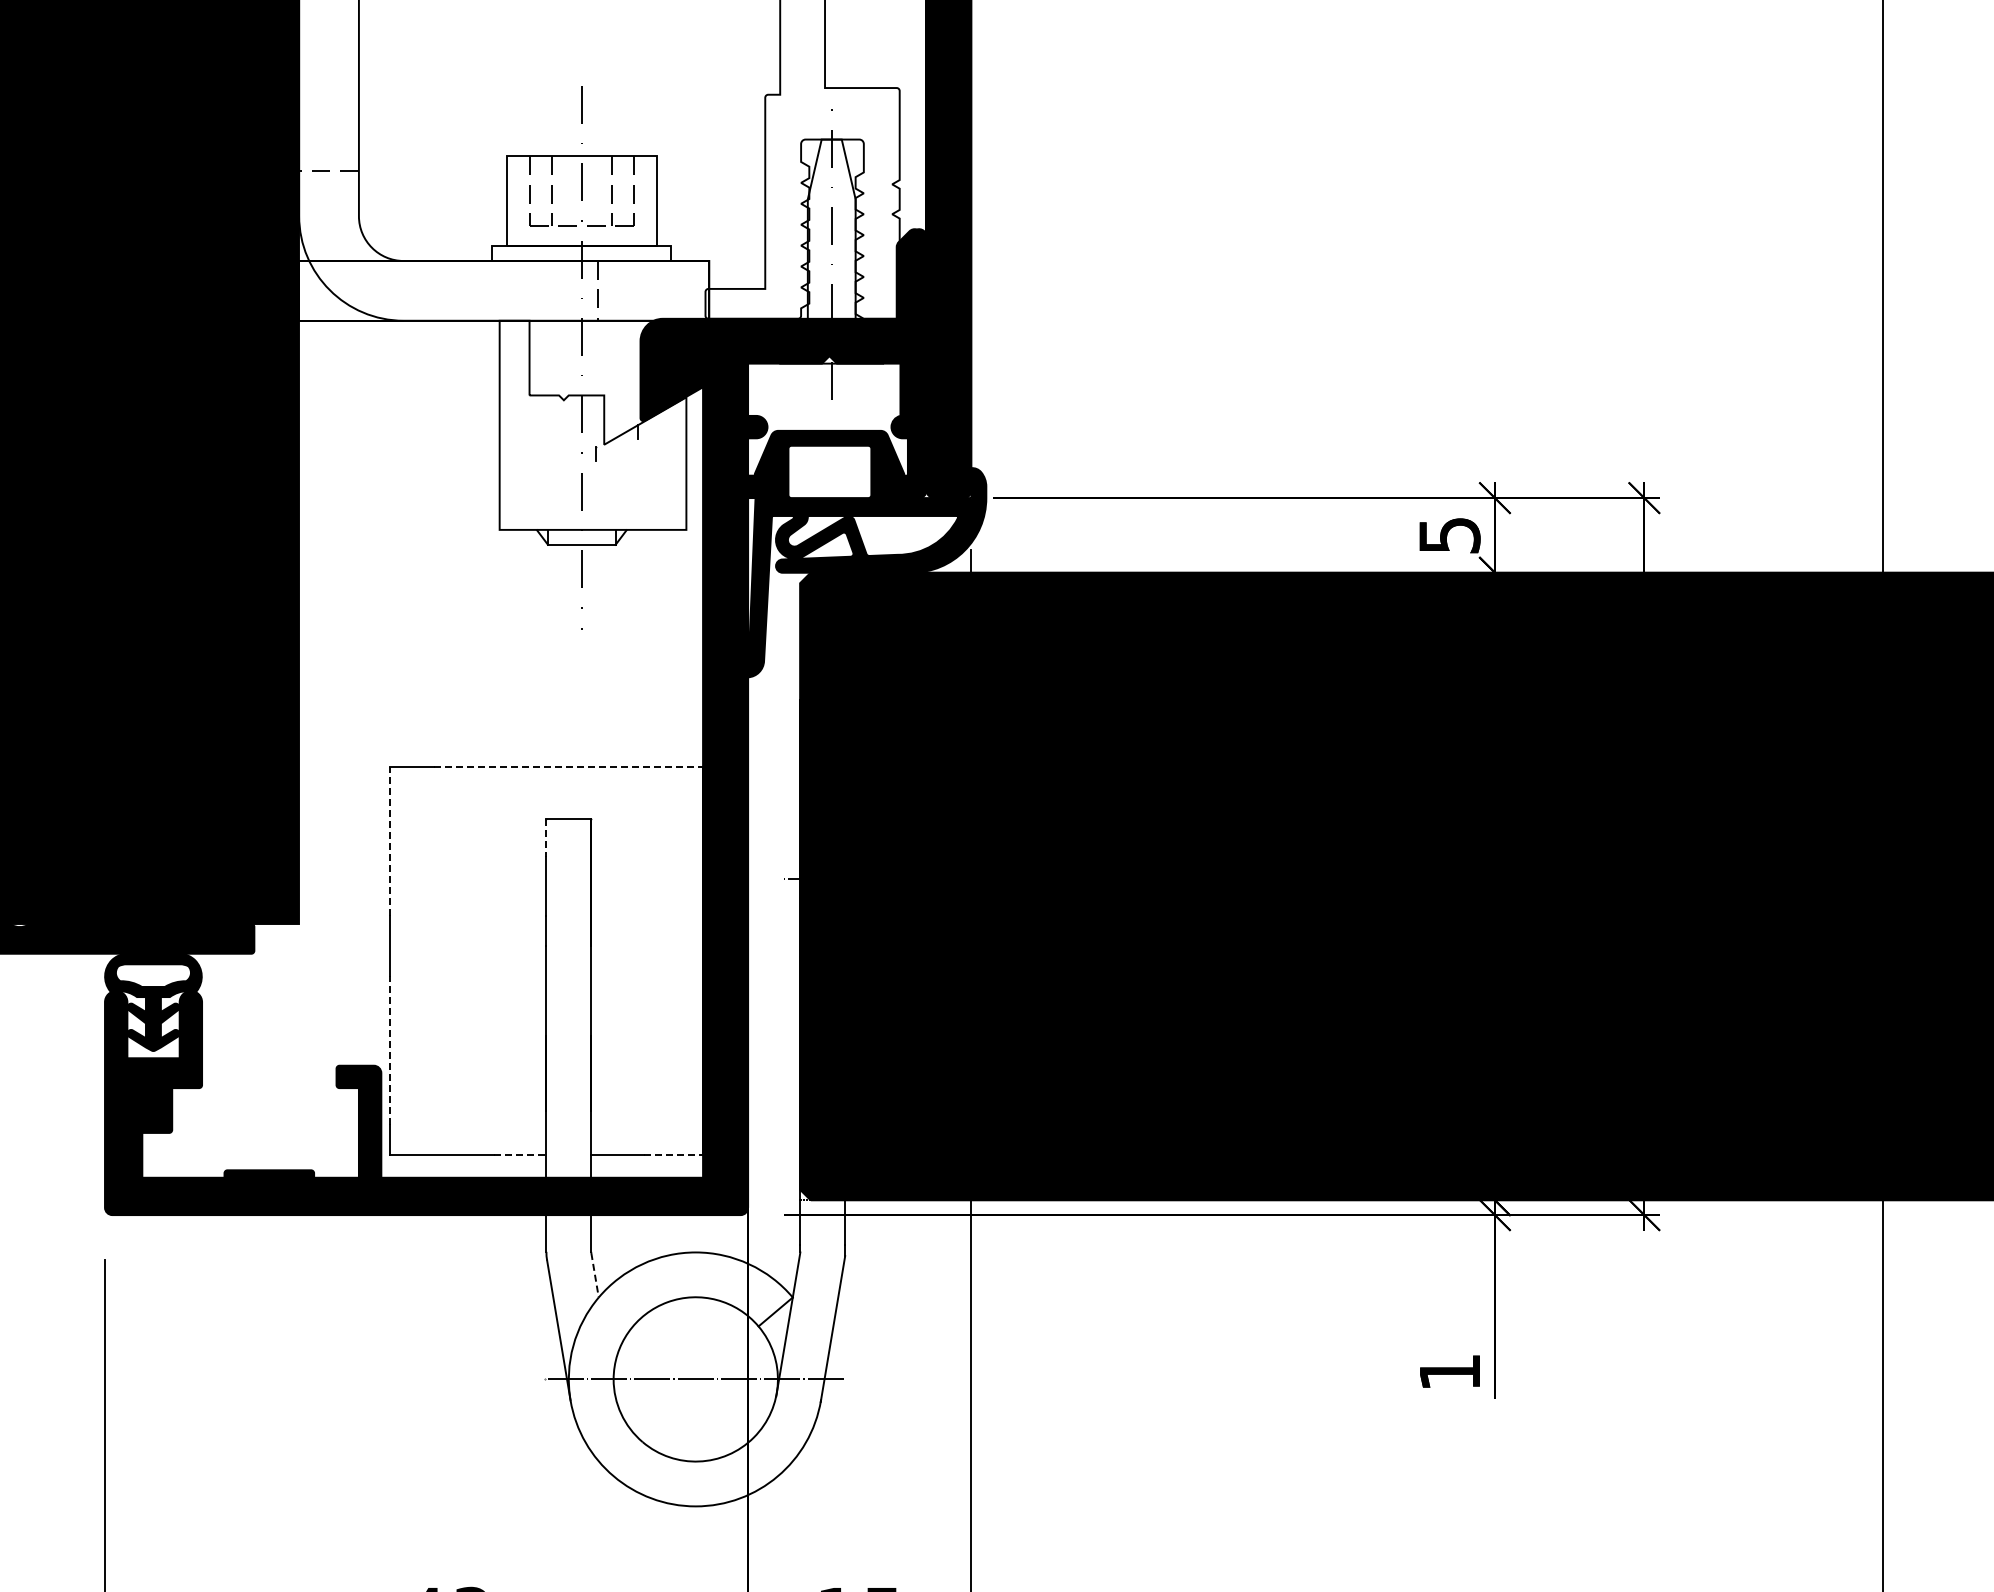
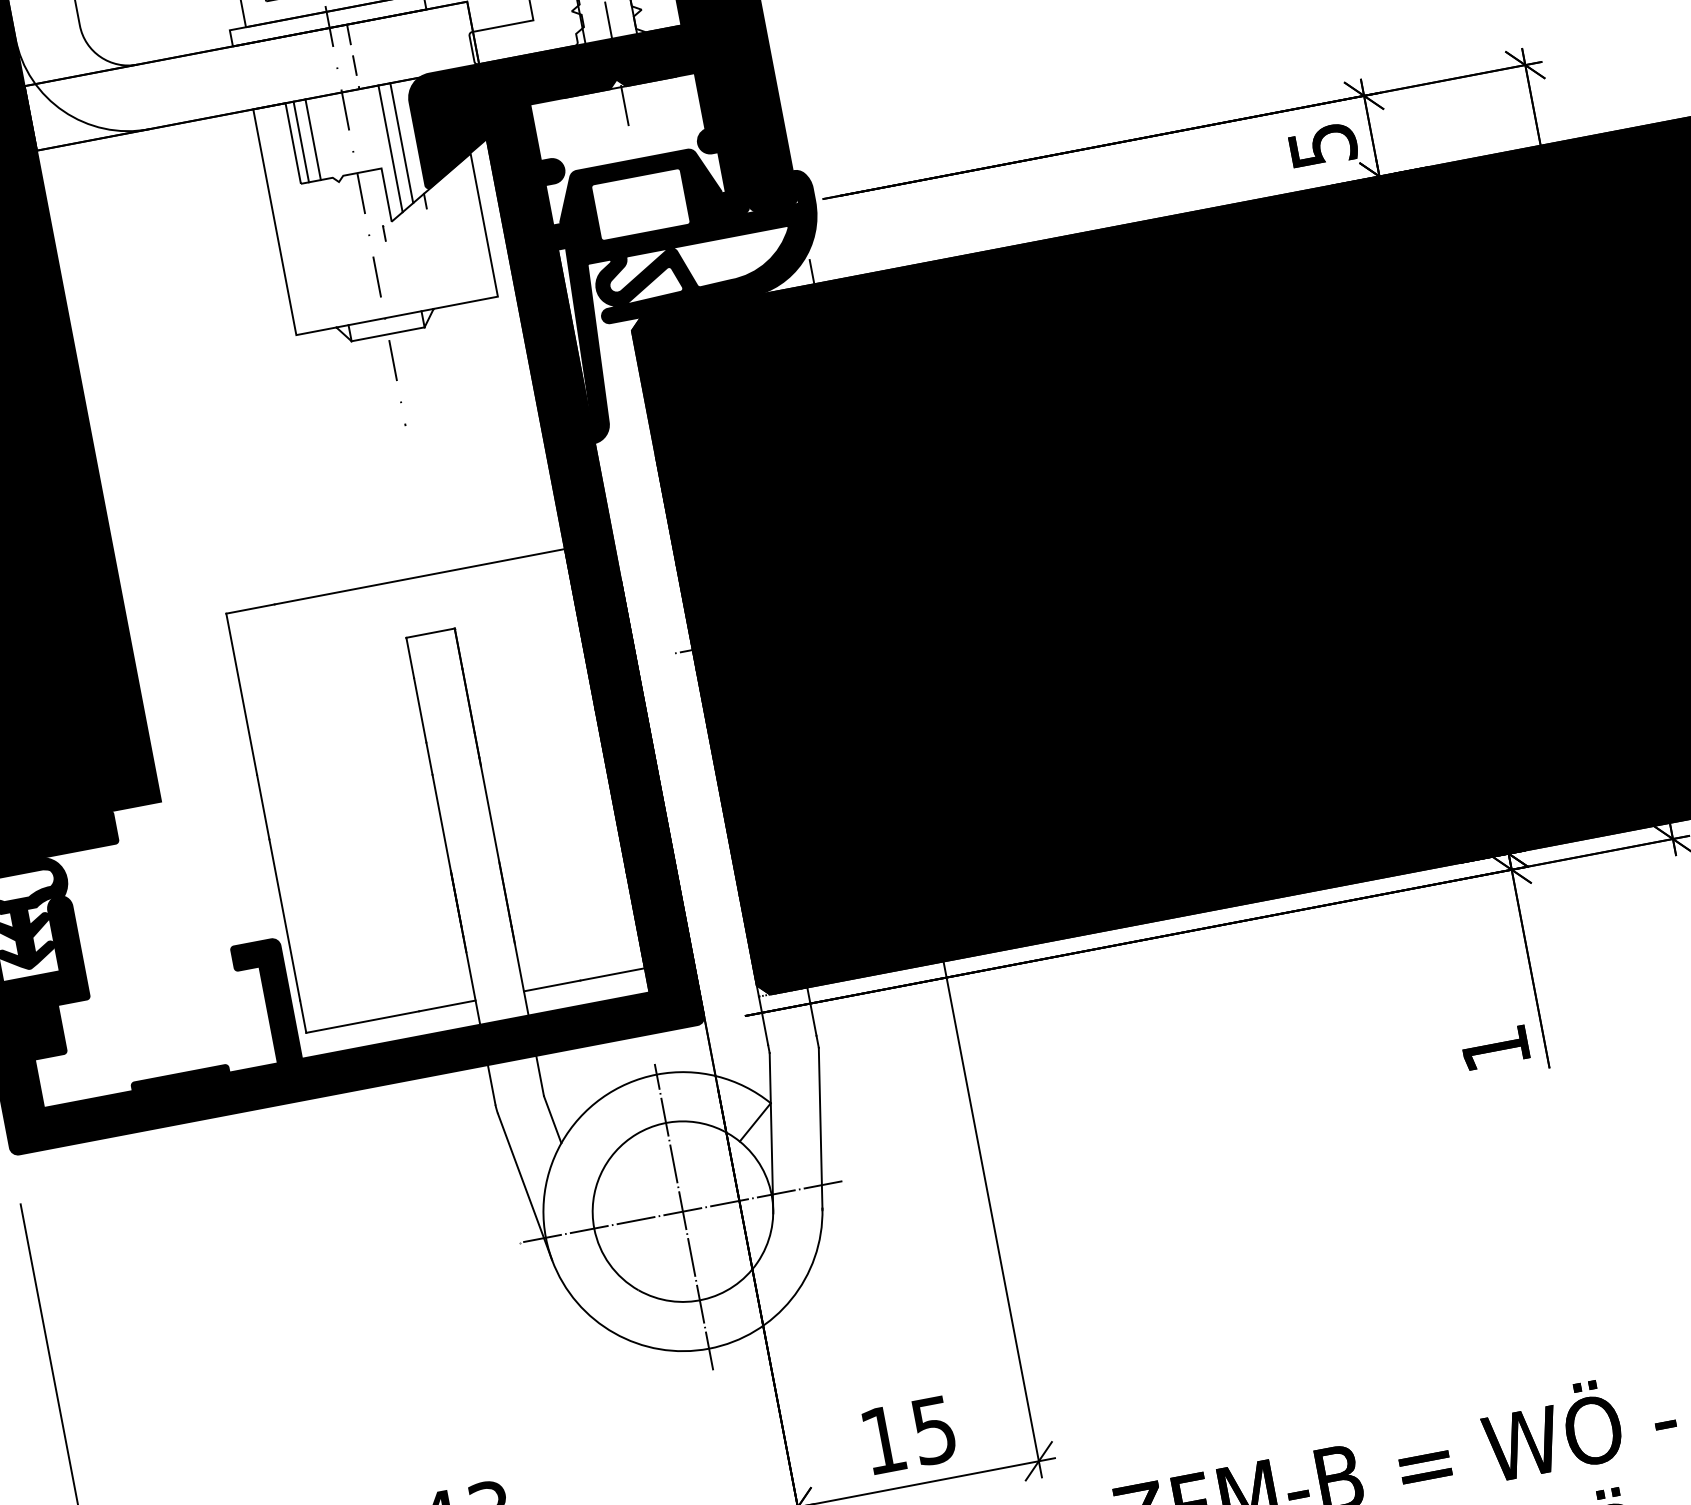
line: (537, 357) -> (301, 141), added
line: (548, 357) -> (313, 138), added
line: (626, 375) -> (401, 142), added
line: (615, 379) -> (390, 148), added
line: (569, 766) -> (420, 576), dashed -> solid
line: (546, 837) -> (410, 657), dashed -> solid
line: (389, 841) -> (241, 694), dashed -> solid
line: (389, 1050) -> (284, 919), dashed -> solid
line: (520, 1155) -> (447, 1006), dashed -> solid
line: (673, 1155) -> (612, 974), dashed -> solid
line: (595, 1275) -> (553, 1120), dashed -> solid
line: (695, 1384) -> (683, 1217), added

